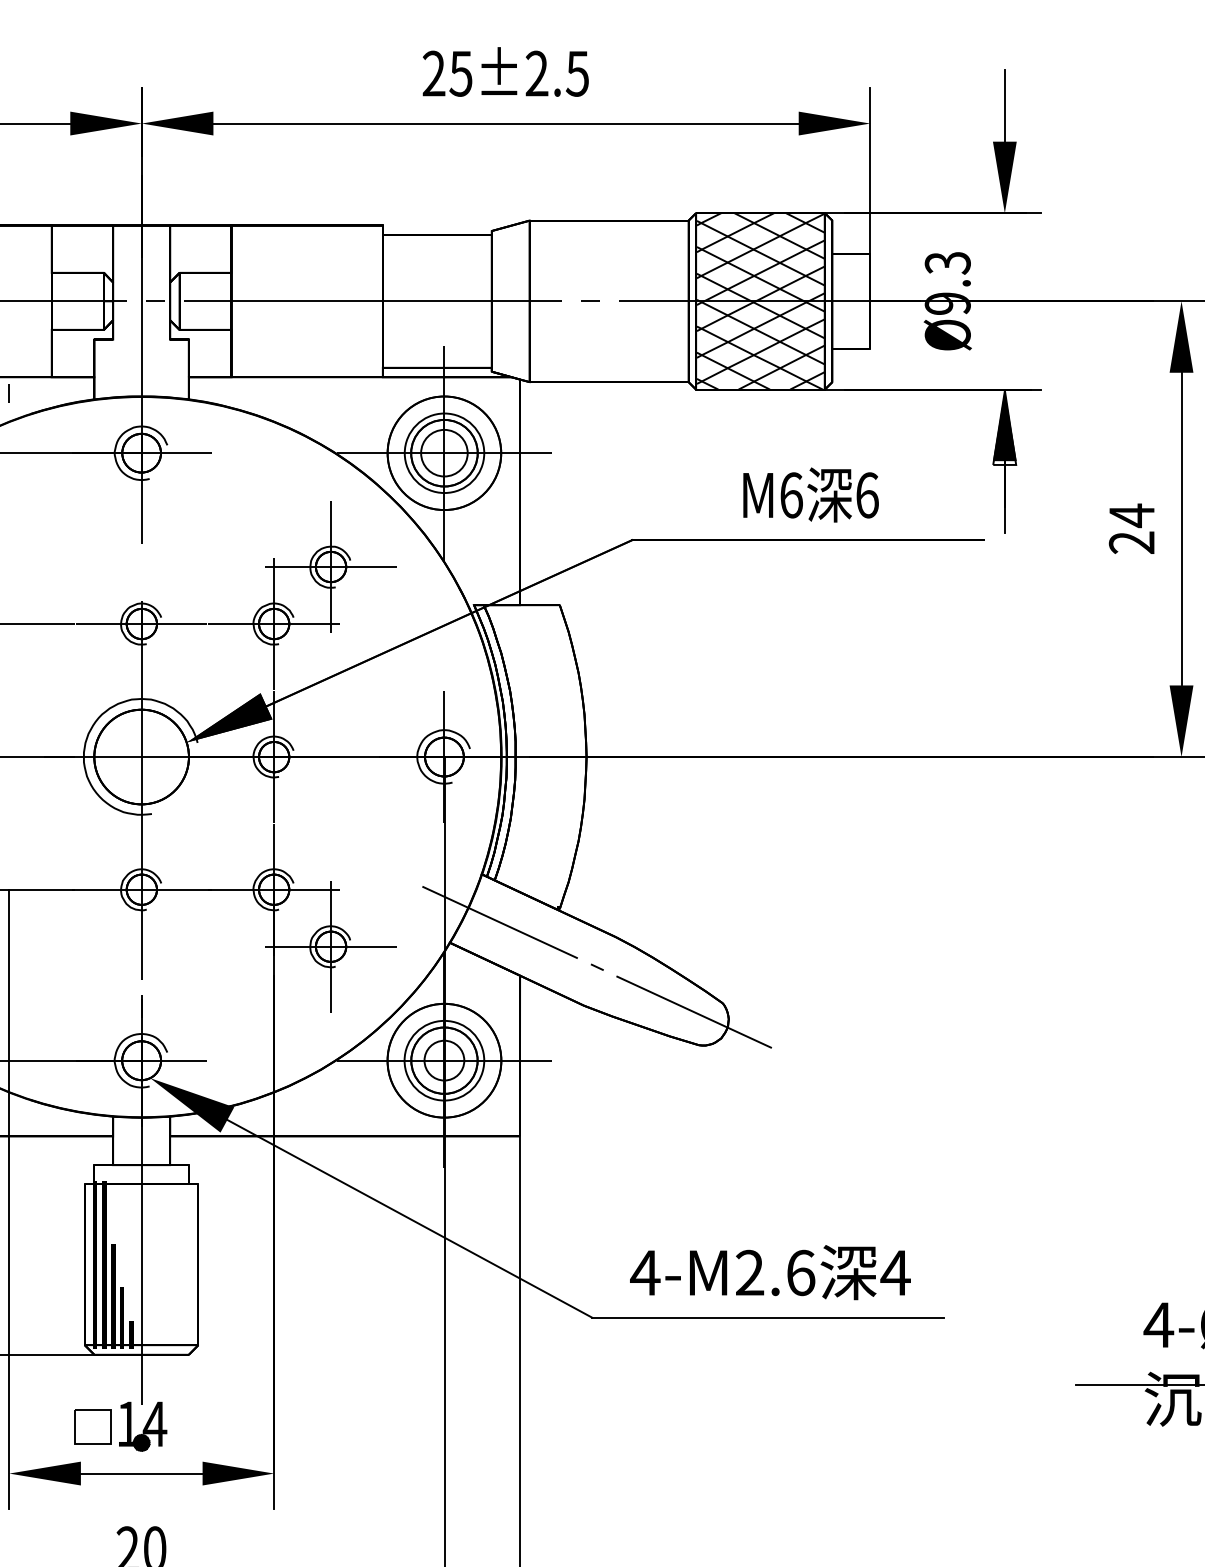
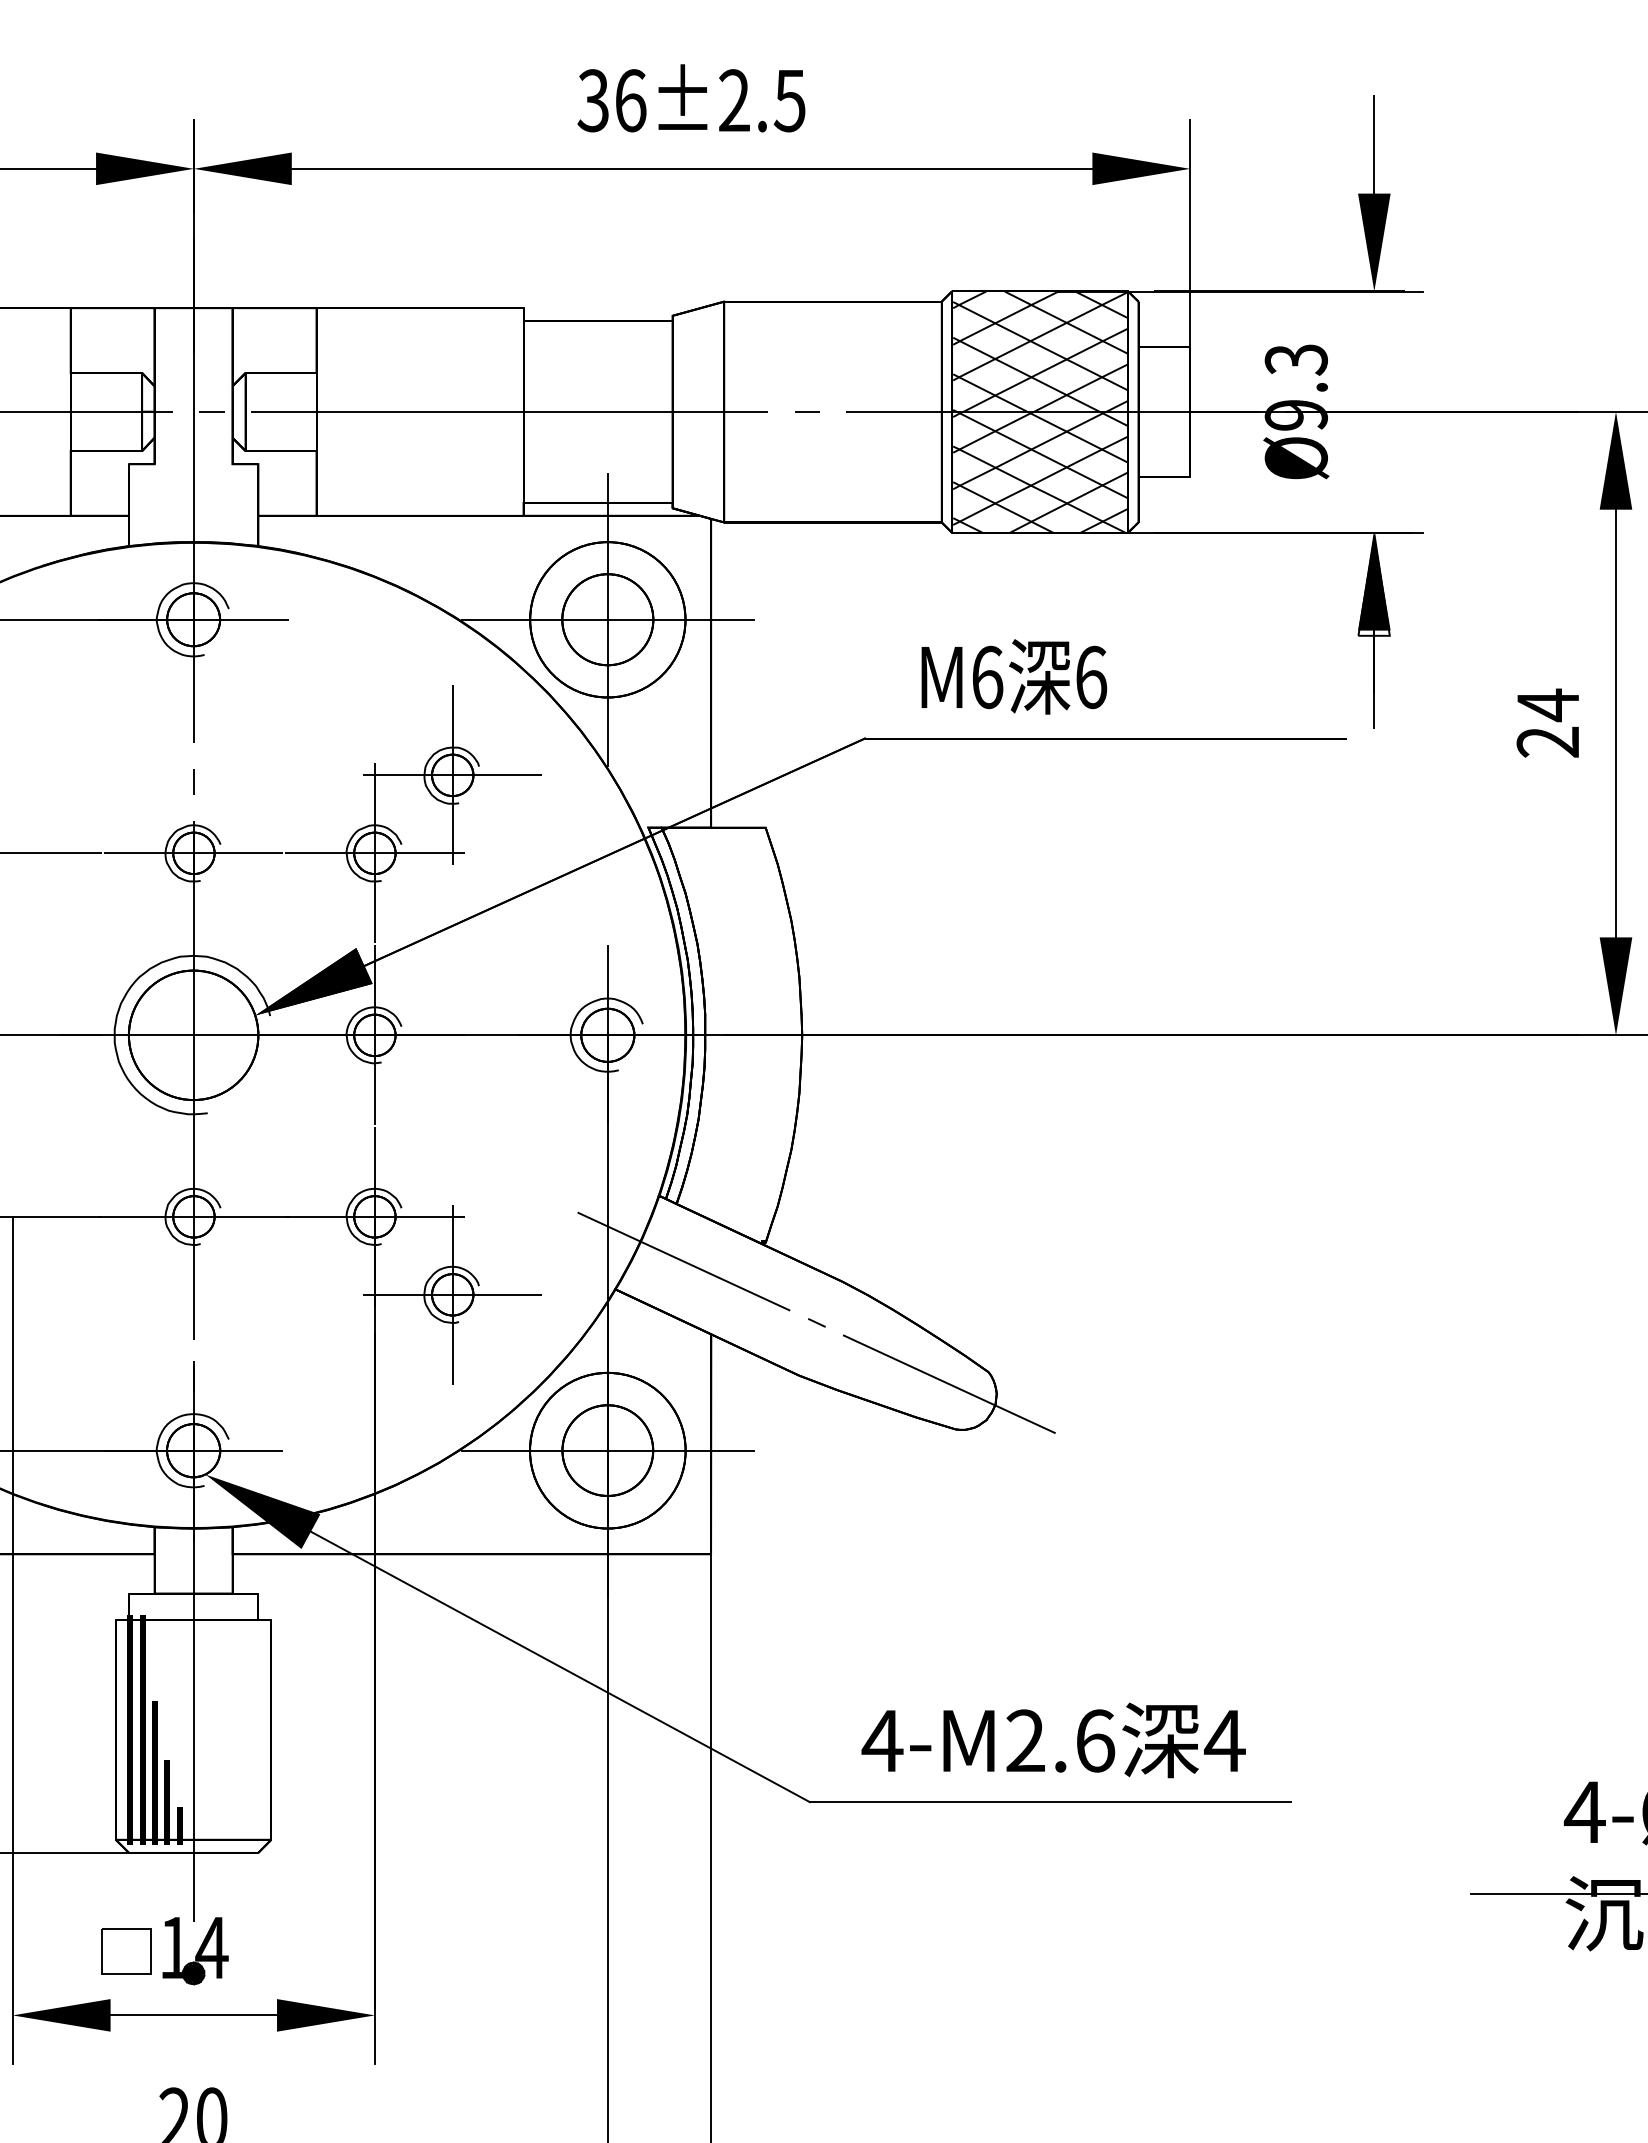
text: (447, 73) -> (611, 100), 25±2.5 -> 36±2.5
line: (8, 393) -> (193, 781), moved
circle: (444, 453) -> (607, 619), size x1.43
circle: (444, 453) -> (607, 619), size x1.43
text: (811, 494) -> (1014, 676), moved
circle: (444, 1060) -> (607, 1450), size x1.43
circle: (444, 1060) -> (607, 1450), size x1.67

